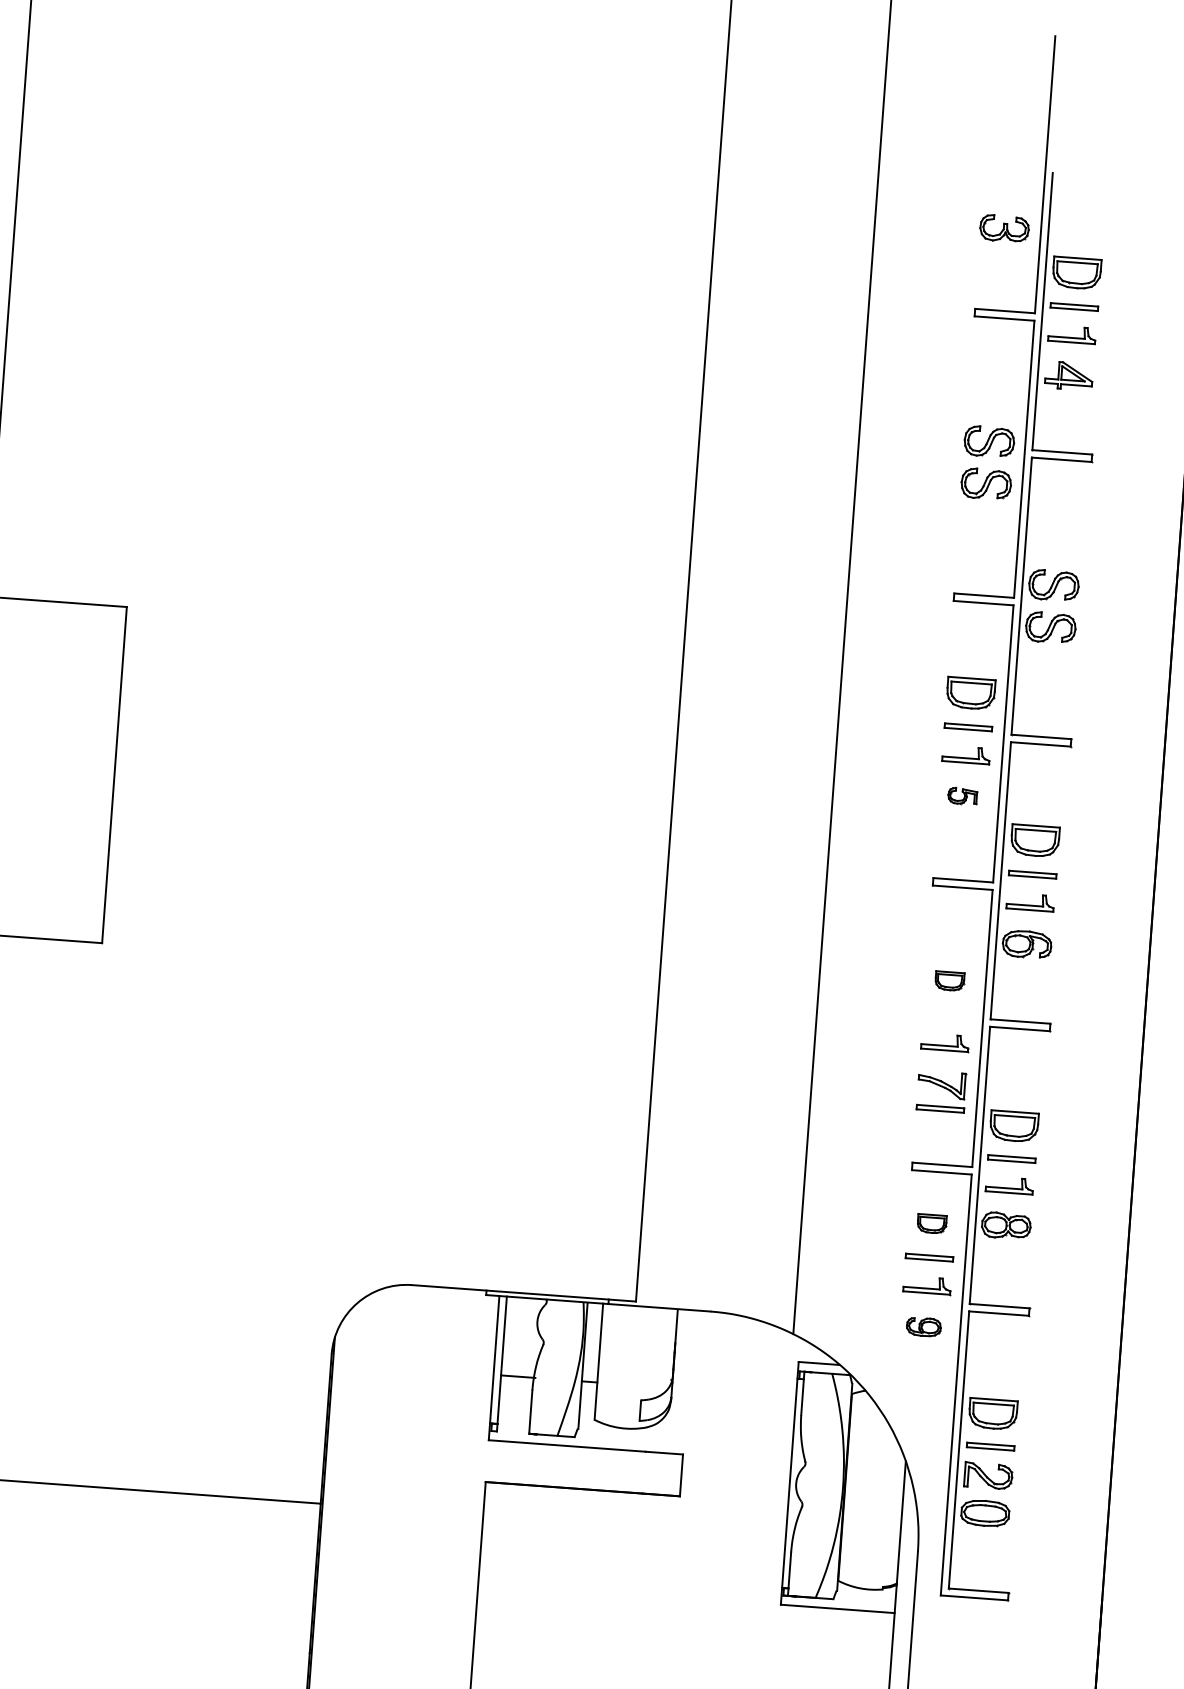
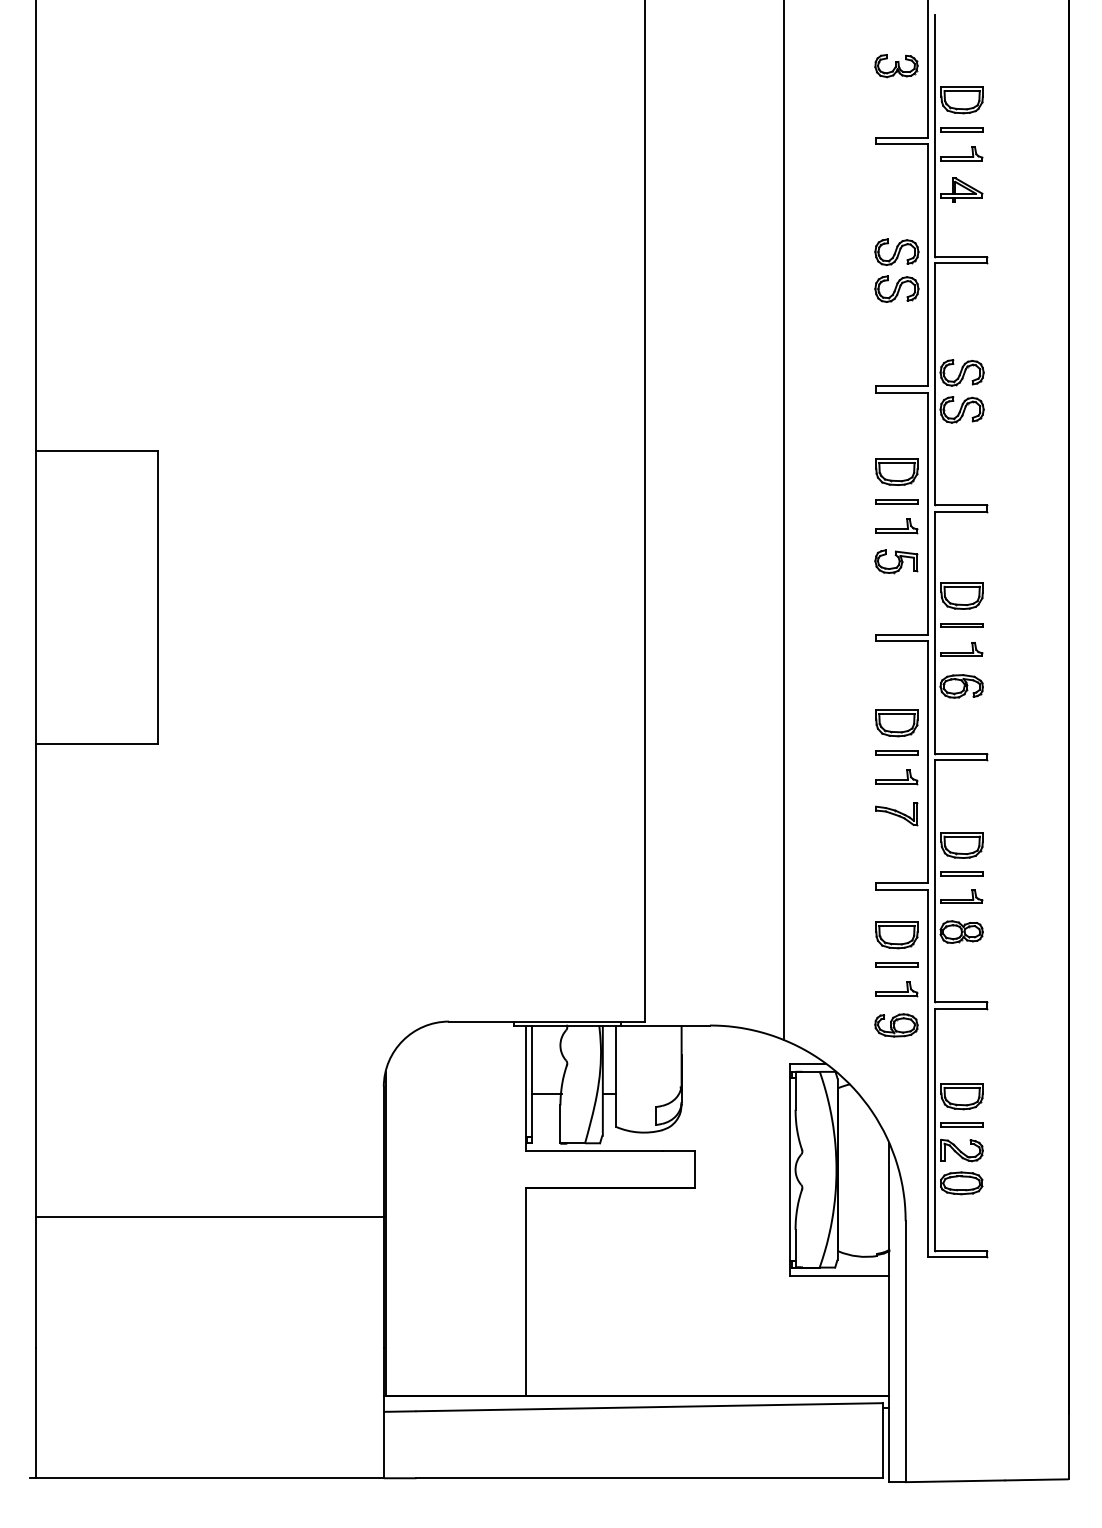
part: (962, 795) -> (896, 561), size x1.67
part: (949, 981) -> (896, 723), size x1.67
part: (939, 1108) -> (896, 752), moved
part: (931, 1224) -> (896, 935), size x1.67
part: (923, 1327) -> (896, 1025), size x1.43

